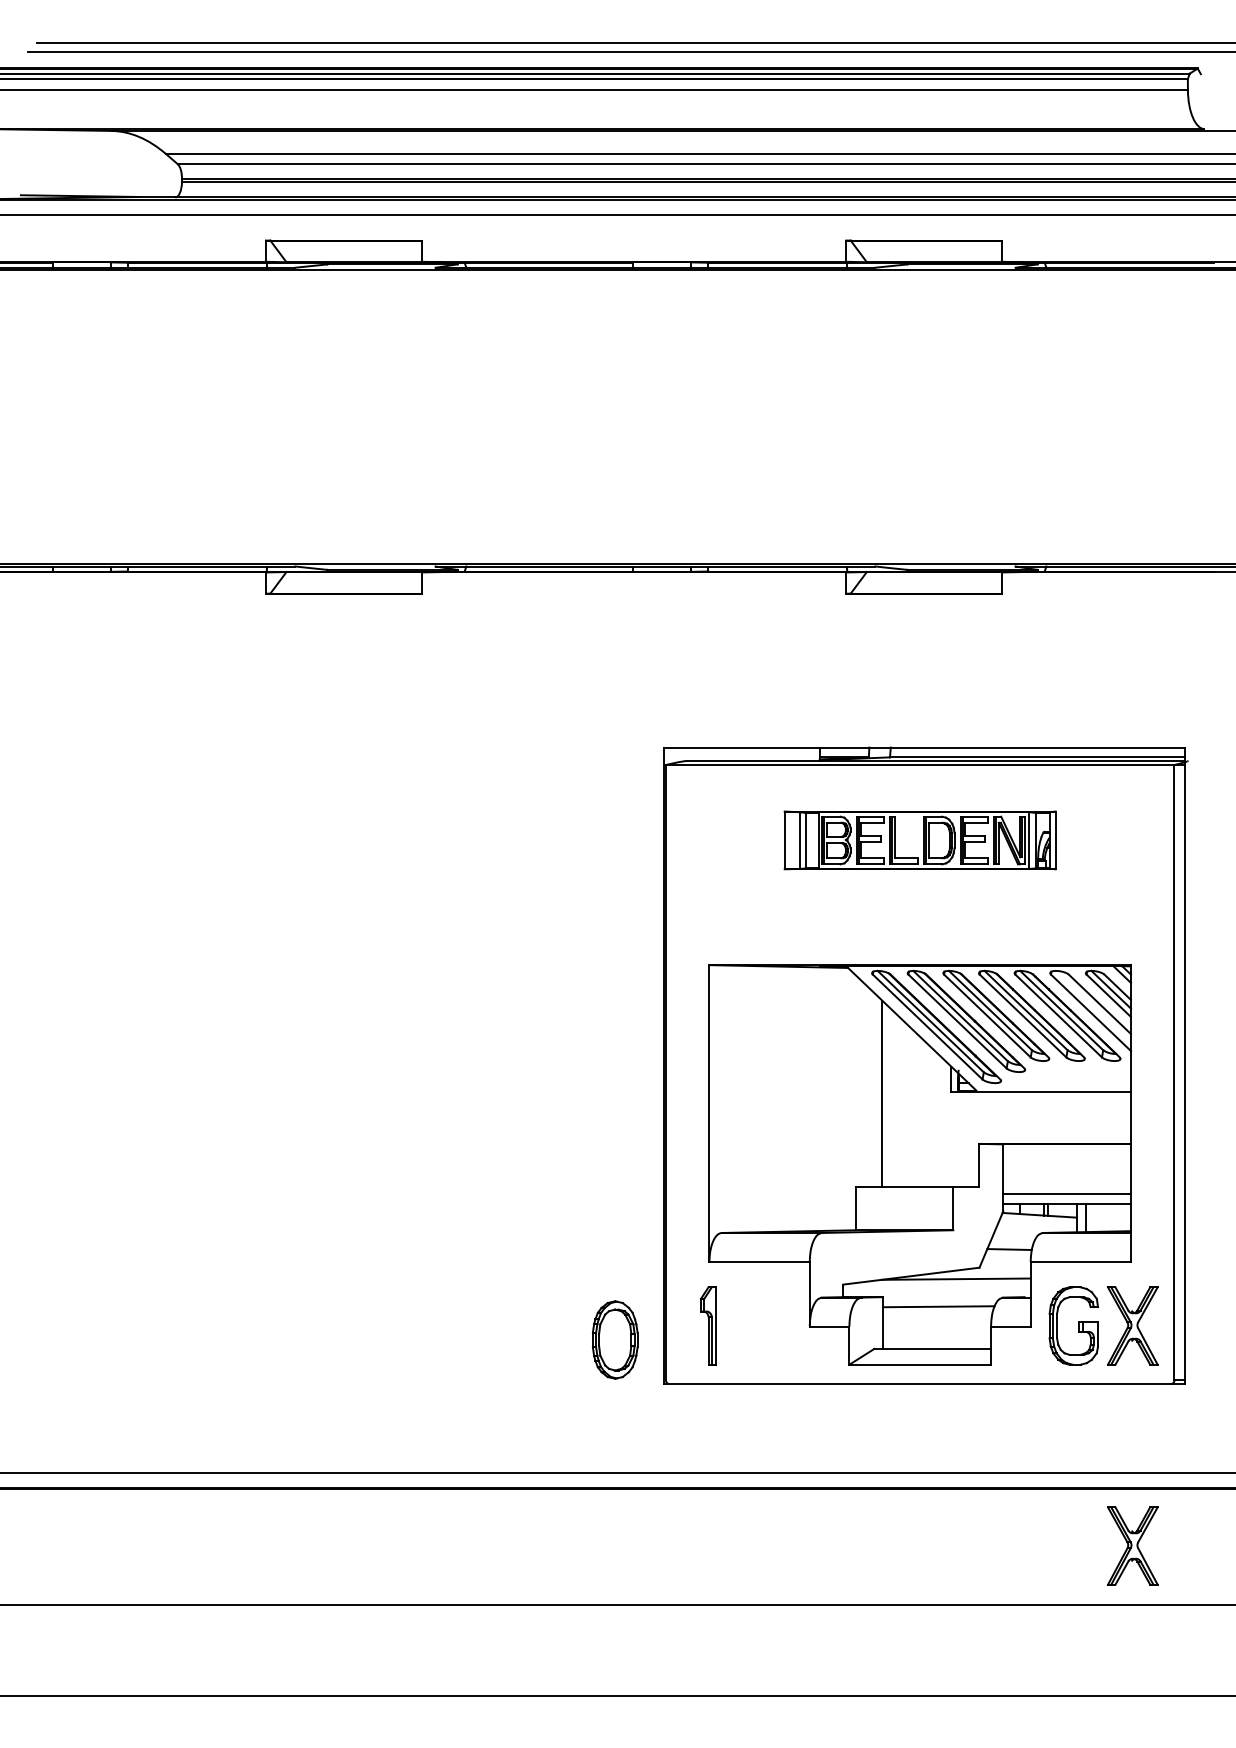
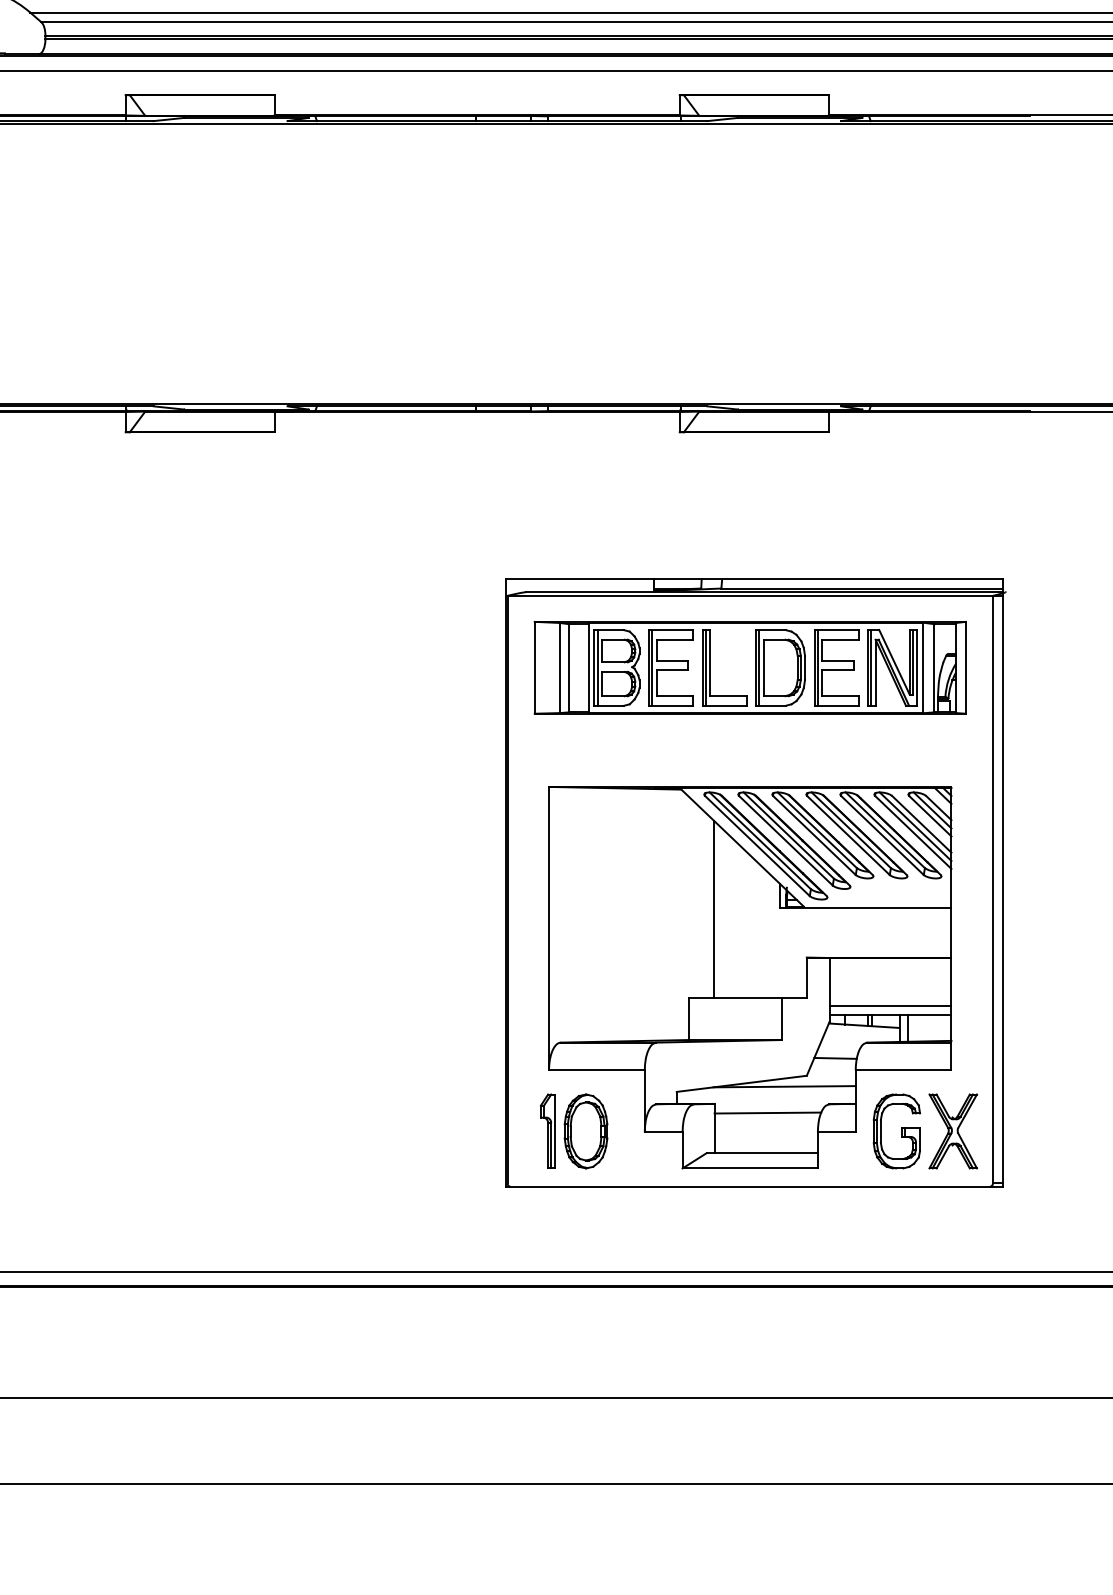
part: (919, 840) -> (749, 667), size x1.67
line: (1092, 1006) -> (914, 826), added
part: (615, 1339) -> (586, 1130), moved
part: (1132, 1545) -> (952, 1340), removed

